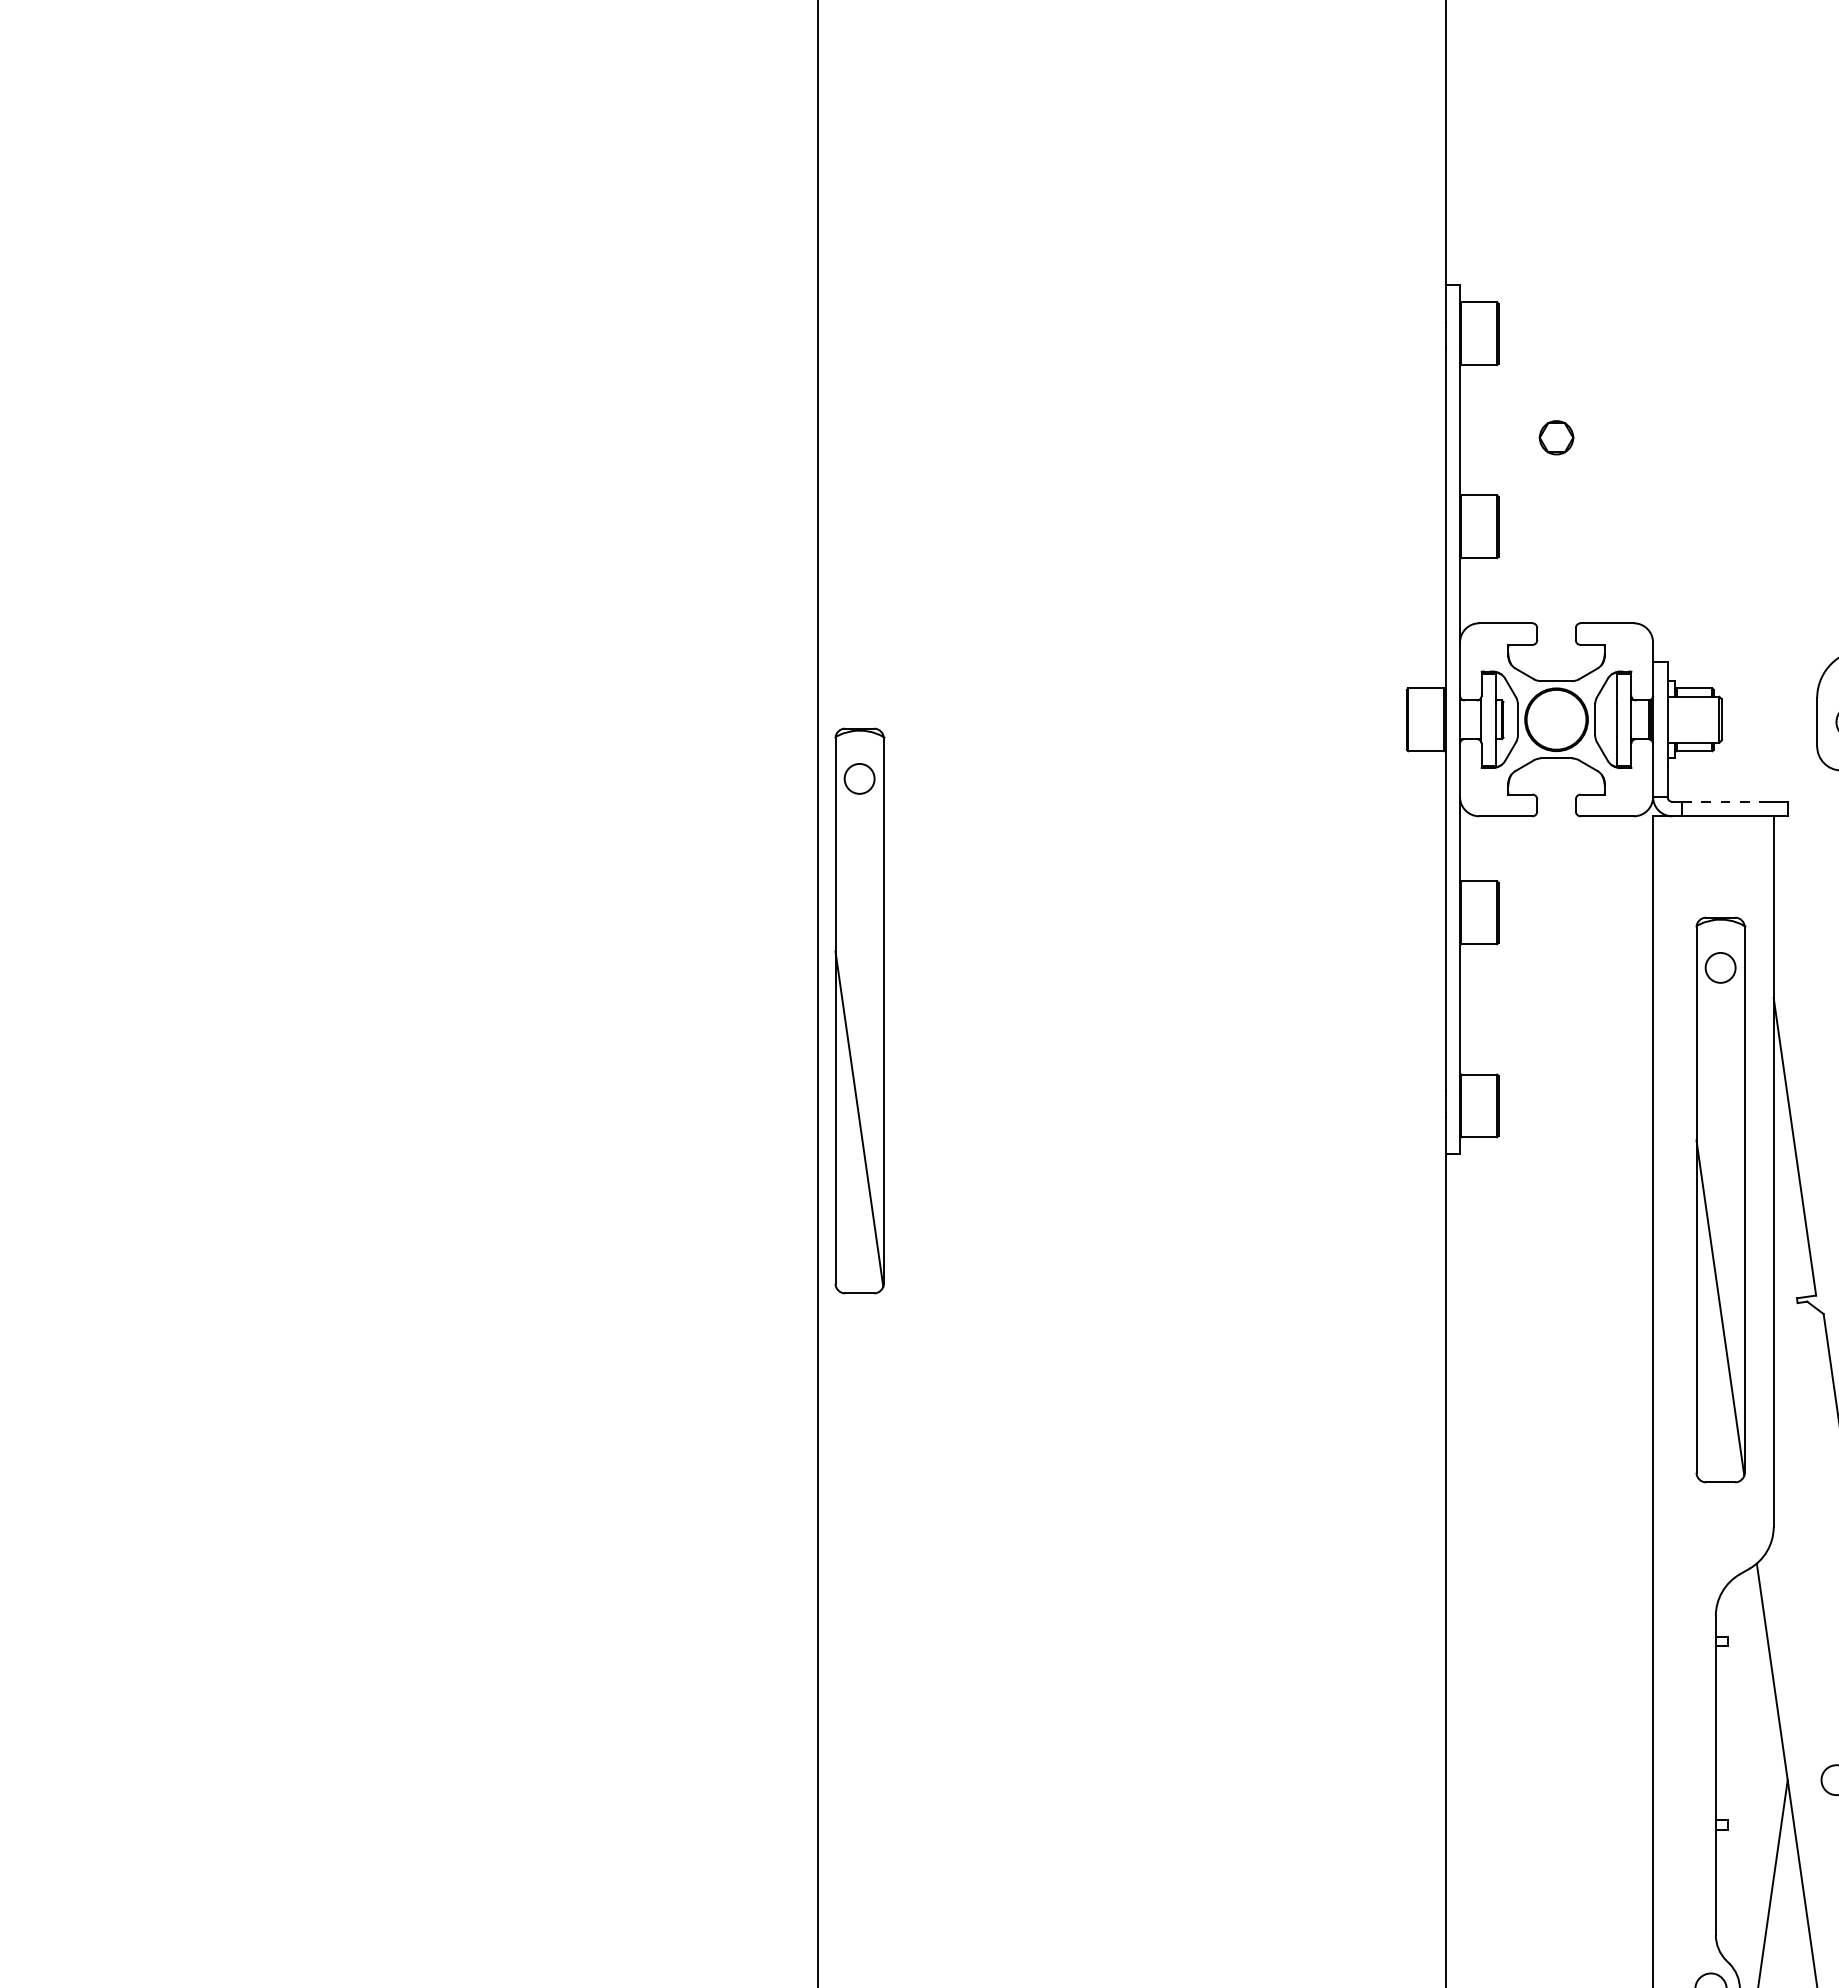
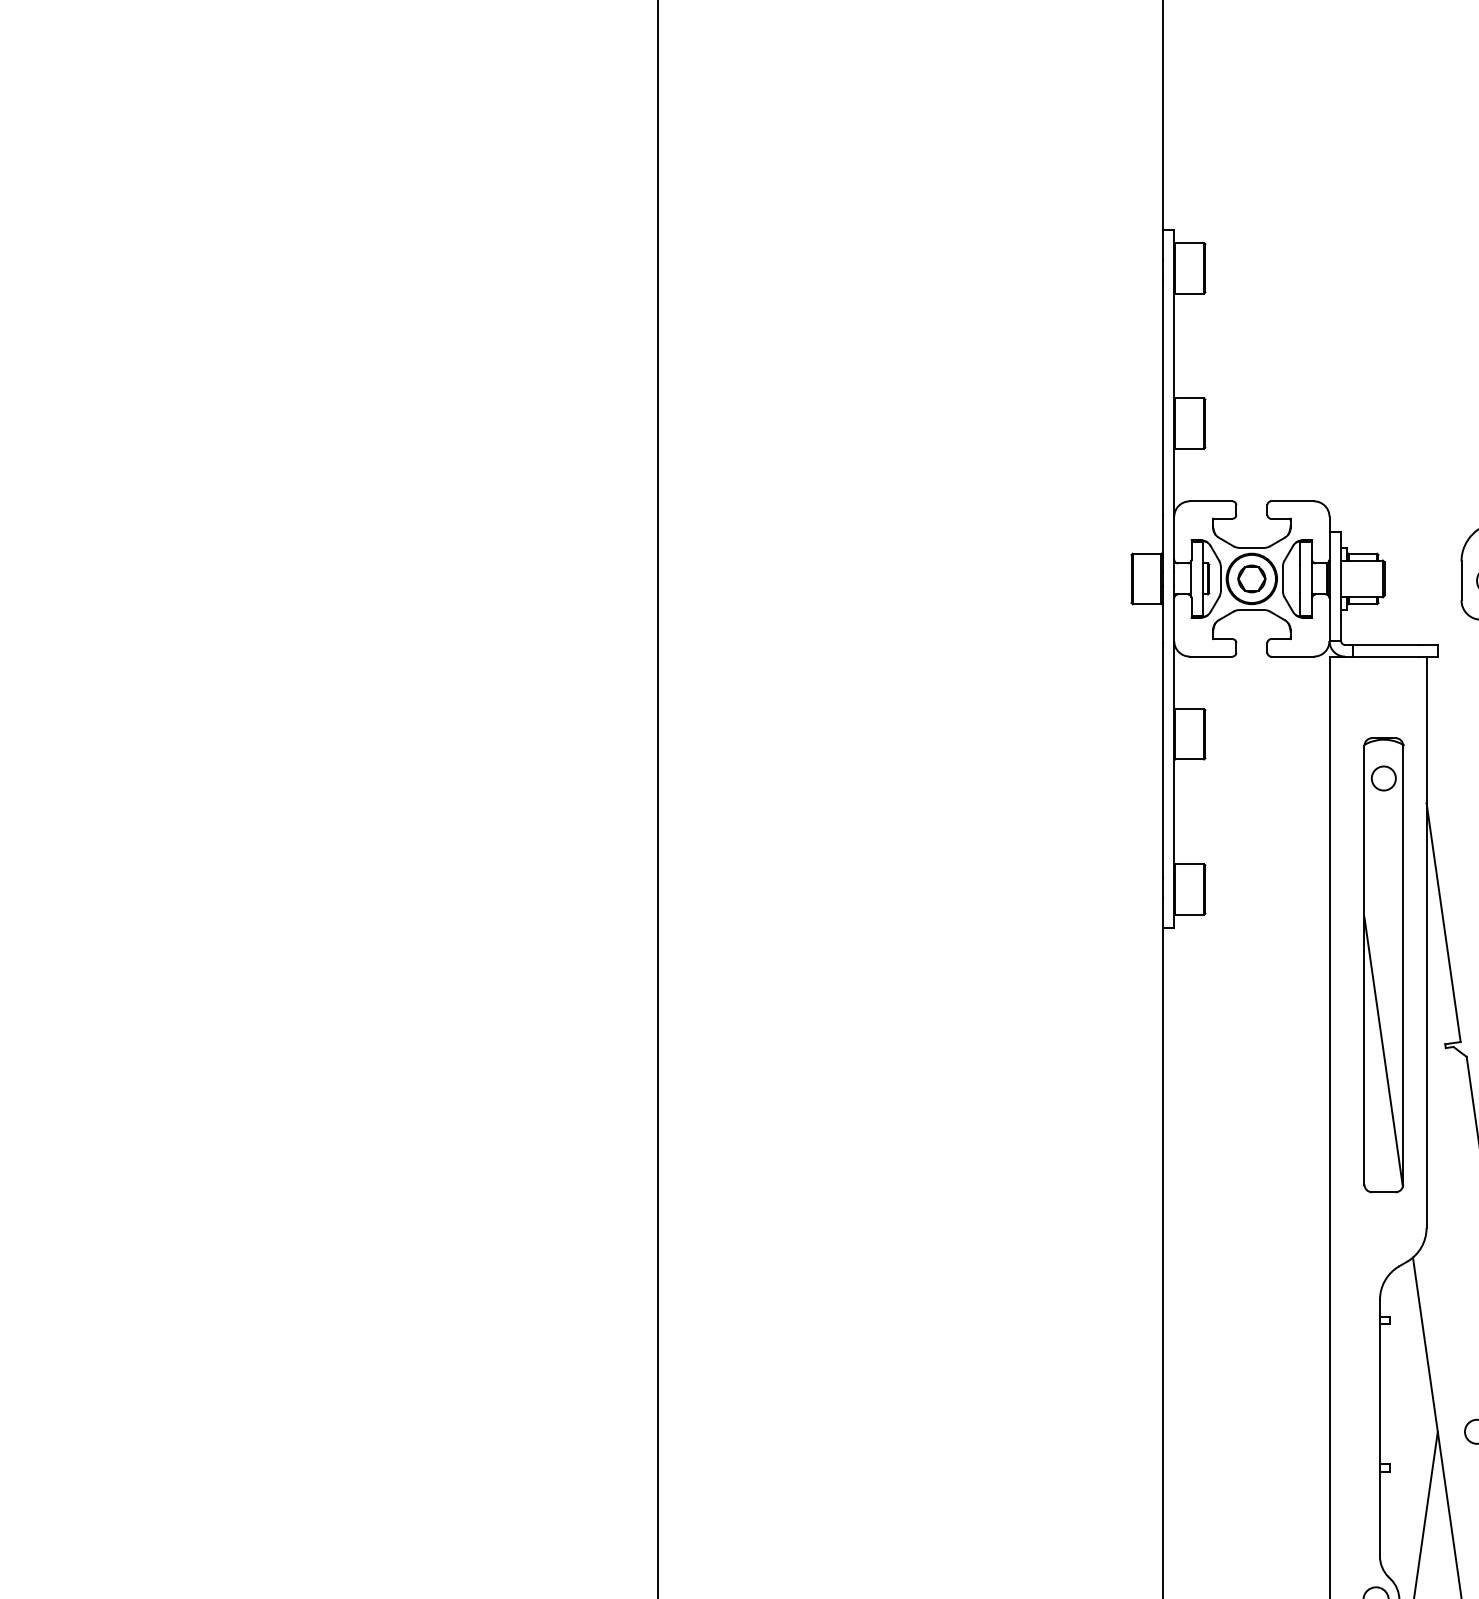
part: (1556, 437) -> (1251, 578), moved
line: (1723, 801) -> (1386, 644), dashed -> solid
part: (859, 1010) -> (691, 812), removed

